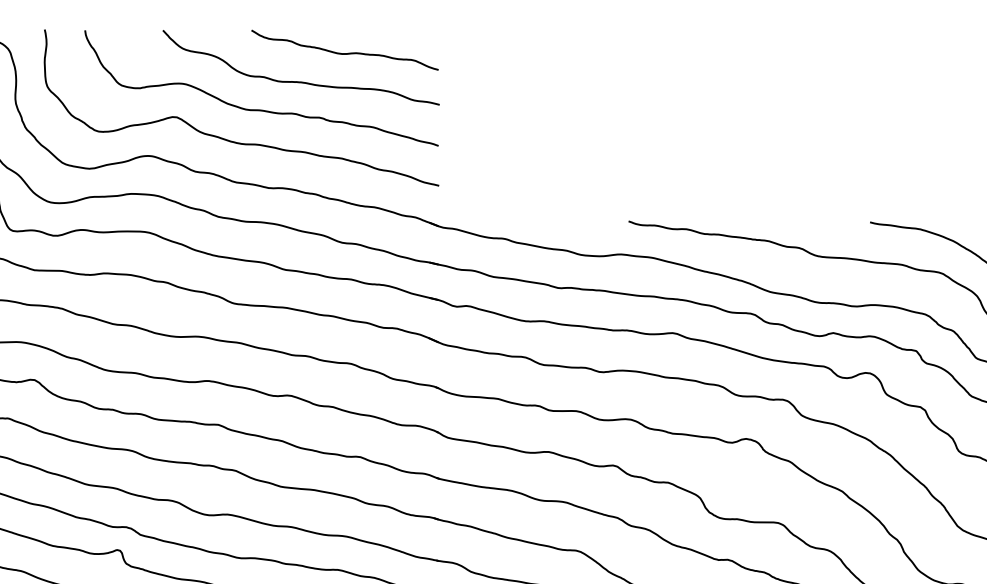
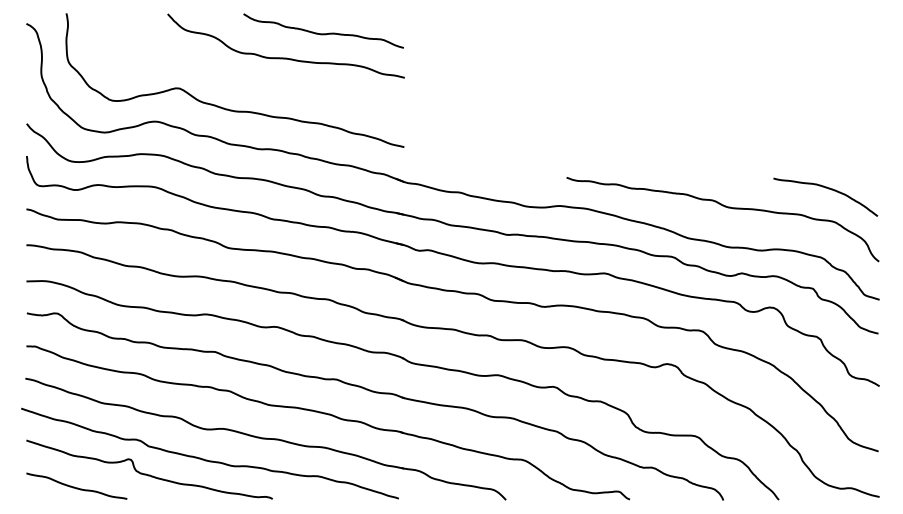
curve: (260, 109) -> (251, 81), removed

